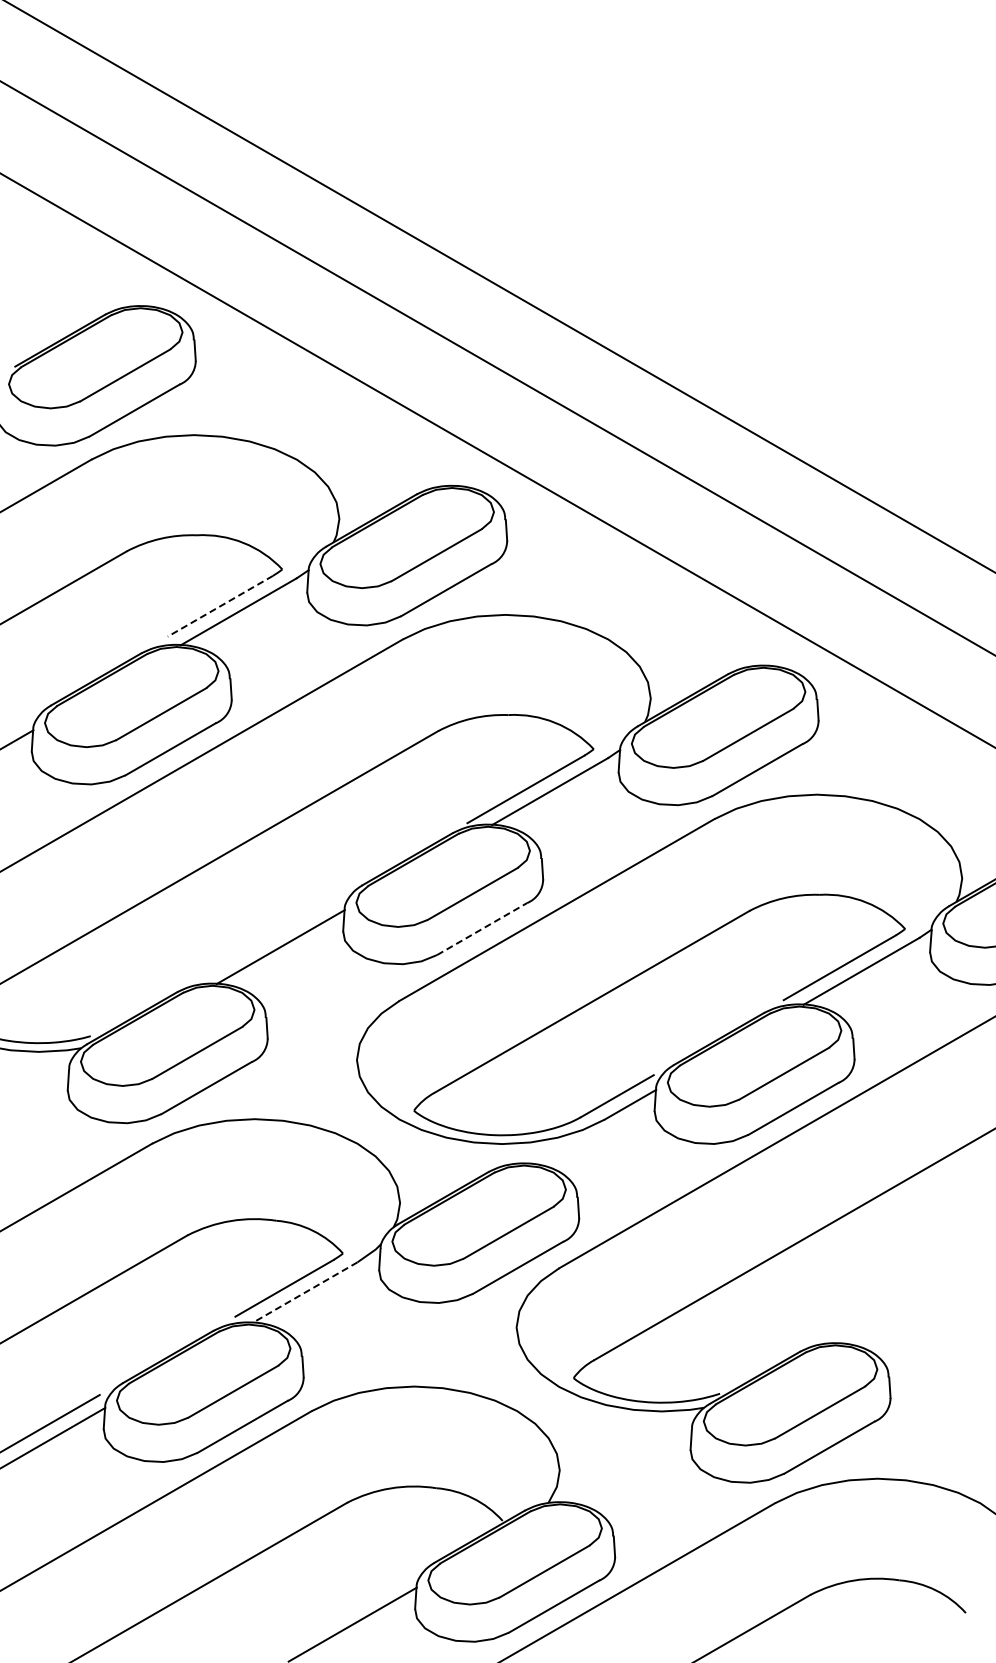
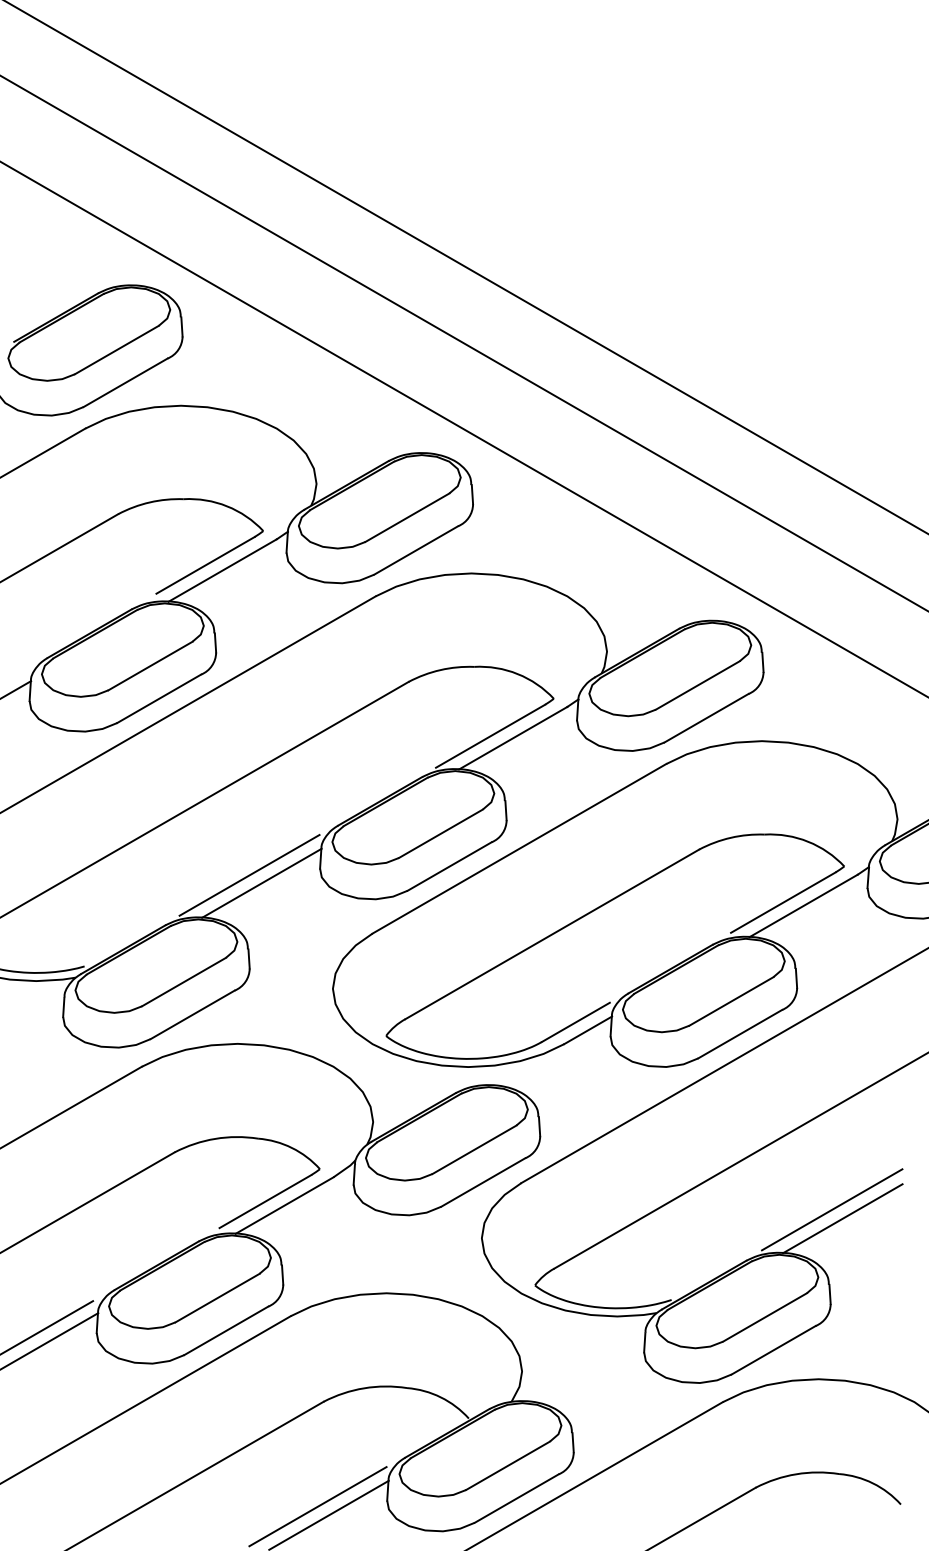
line: (220, 606) -> (205, 565), dashed -> solid
line: (482, 929) -> (450, 866), dashed -> solid
line: (267, 938) -> (249, 875), added
line: (305, 1292) -> (284, 1205), dashed -> solid
line: (891, 1296) -> (831, 1209), added
line: (903, 1306) -> (842, 1218), added
line: (340, 1614) -> (317, 1505), added

